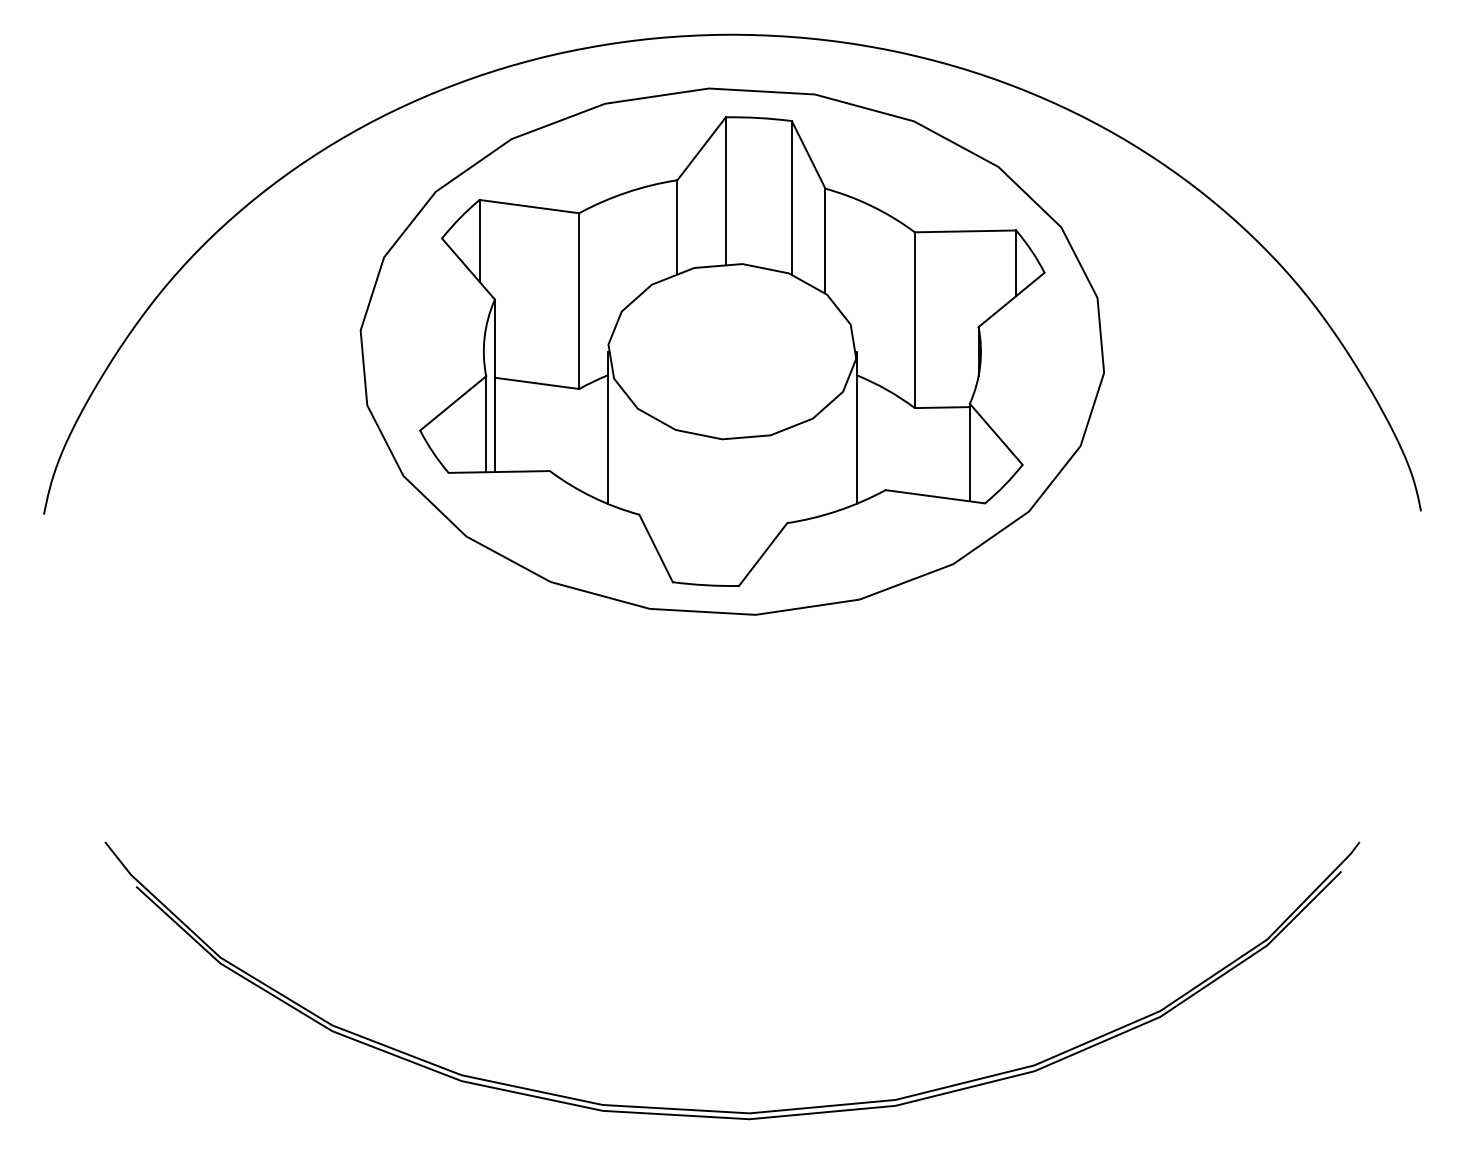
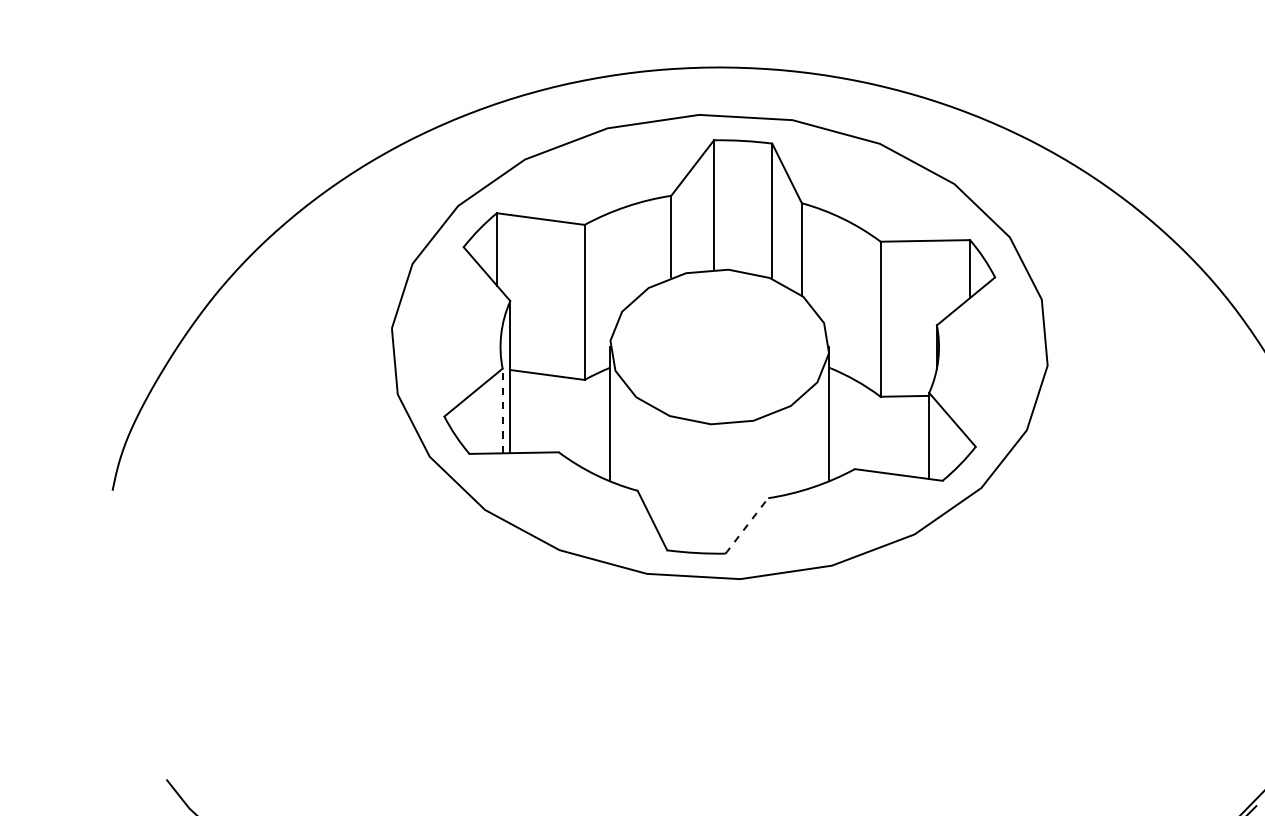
line: (486, 424) -> (502, 411), solid -> dashed
line: (763, 554) -> (747, 525), solid -> dashed

